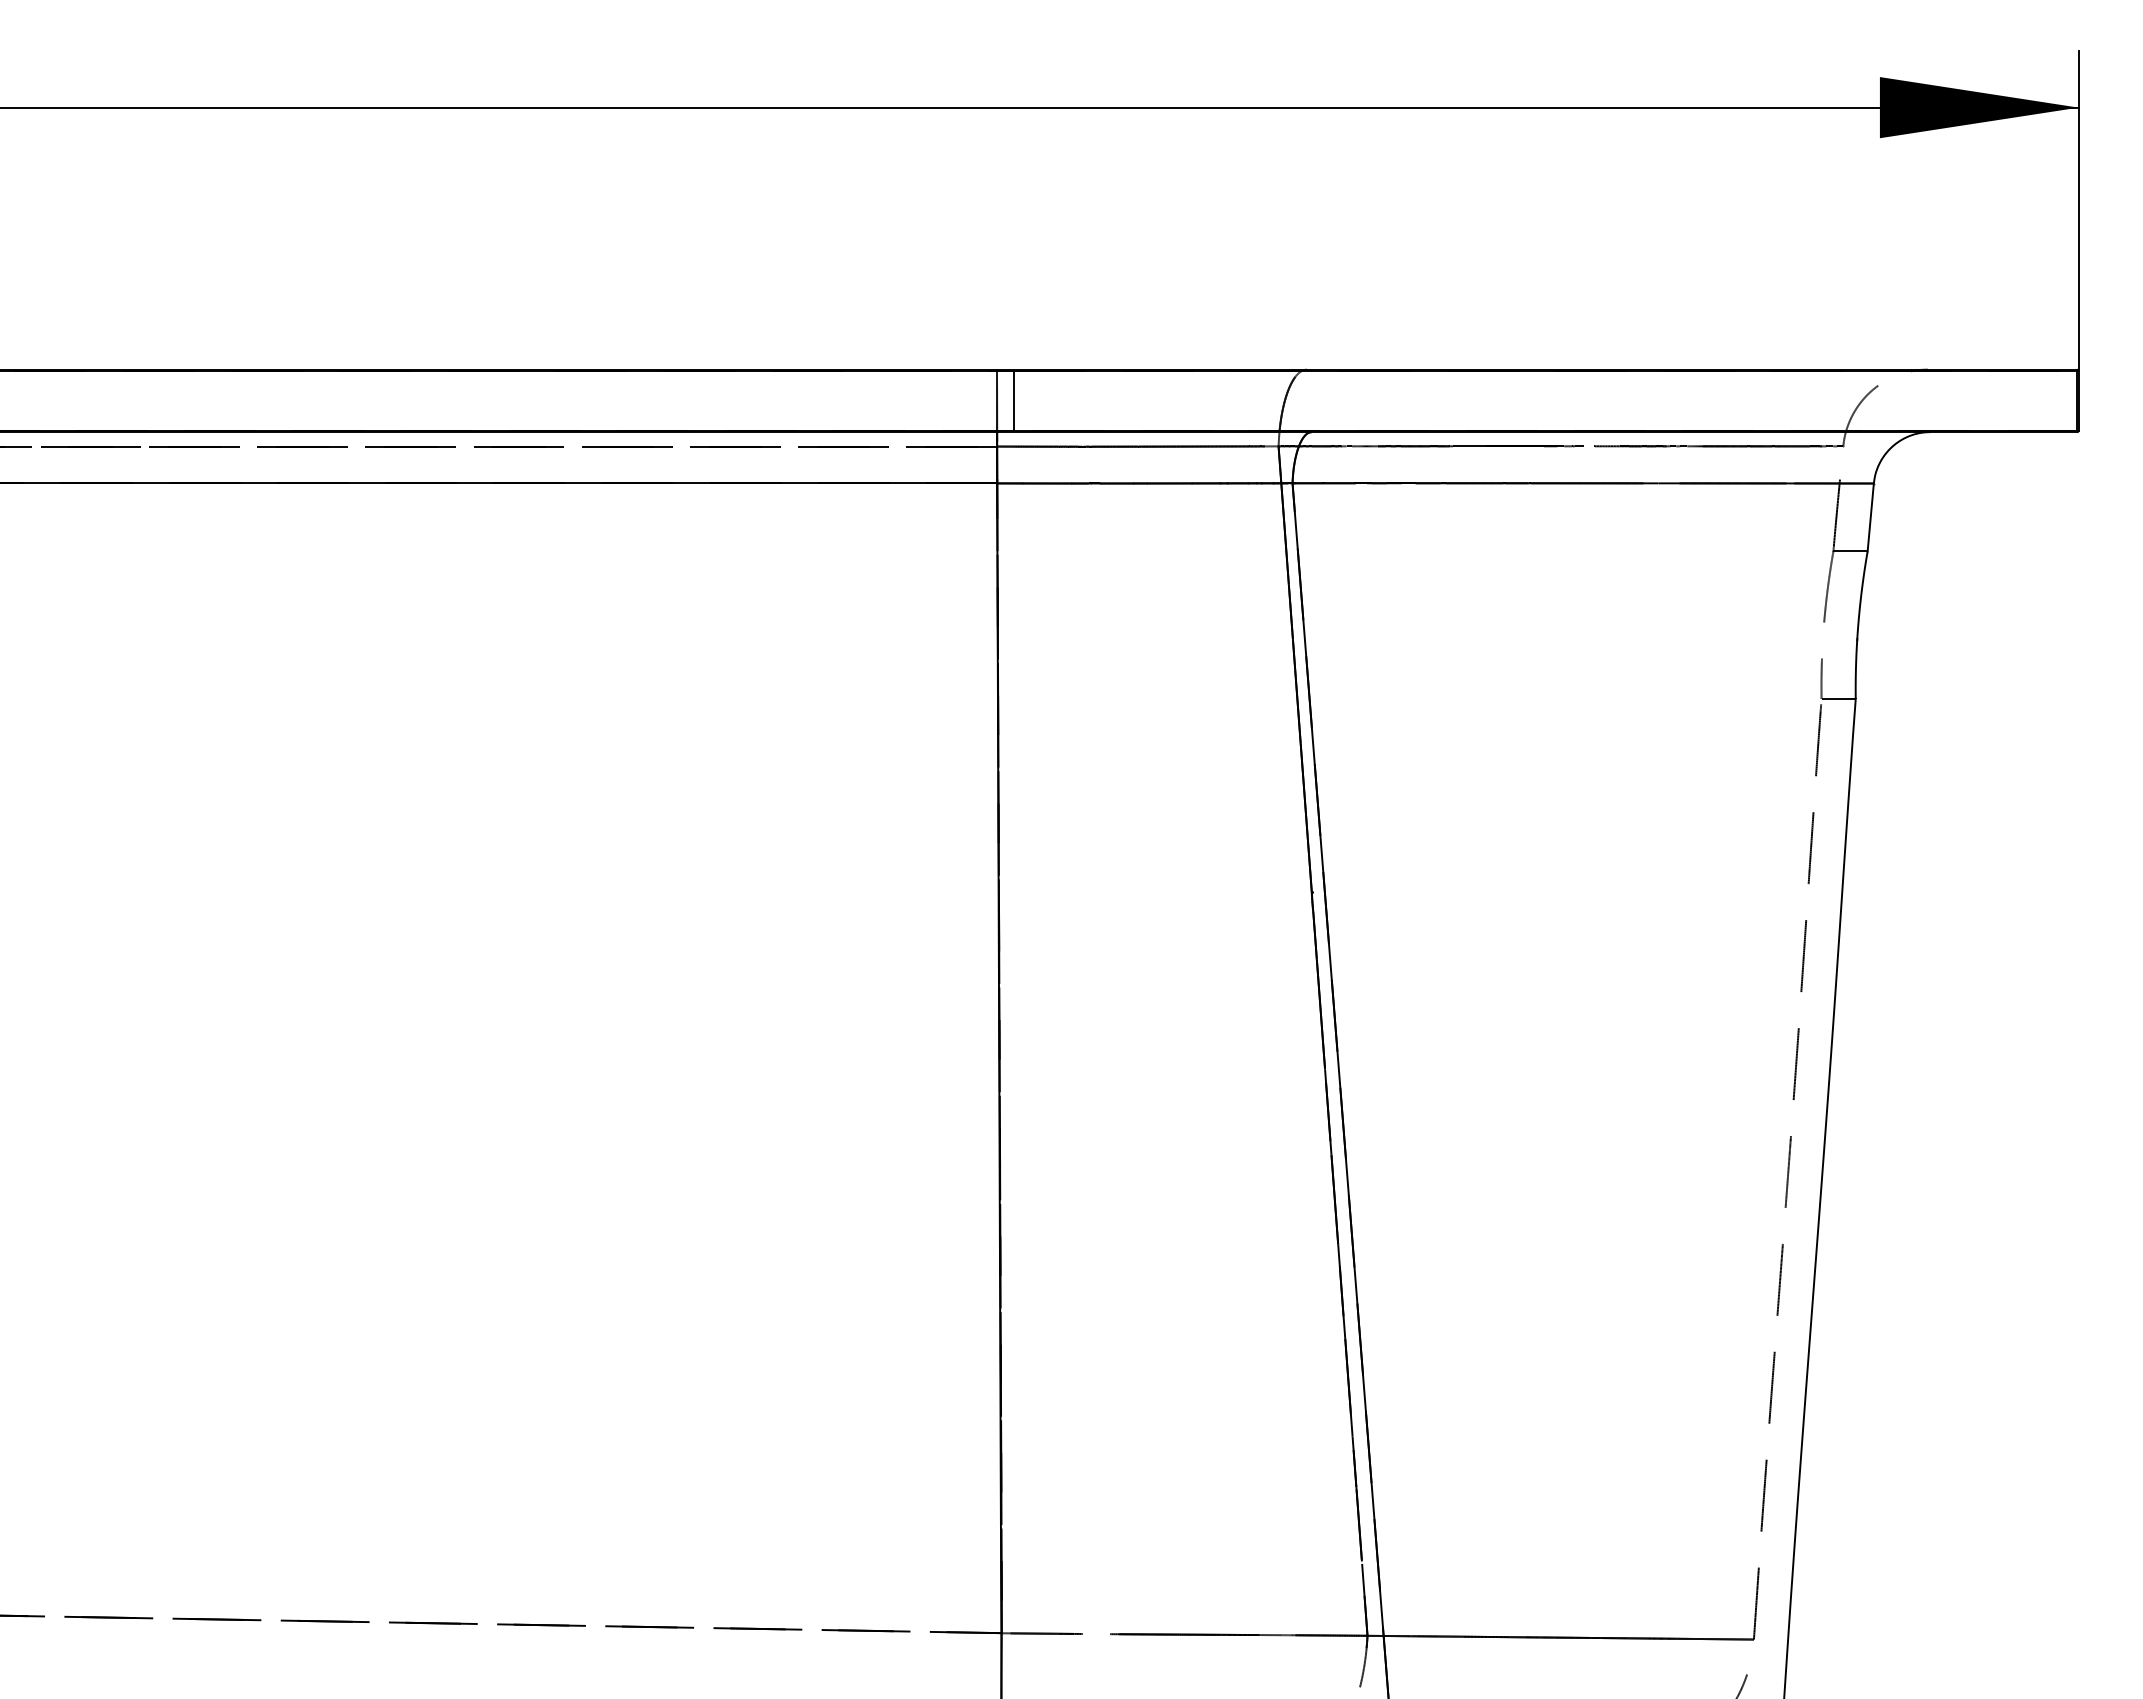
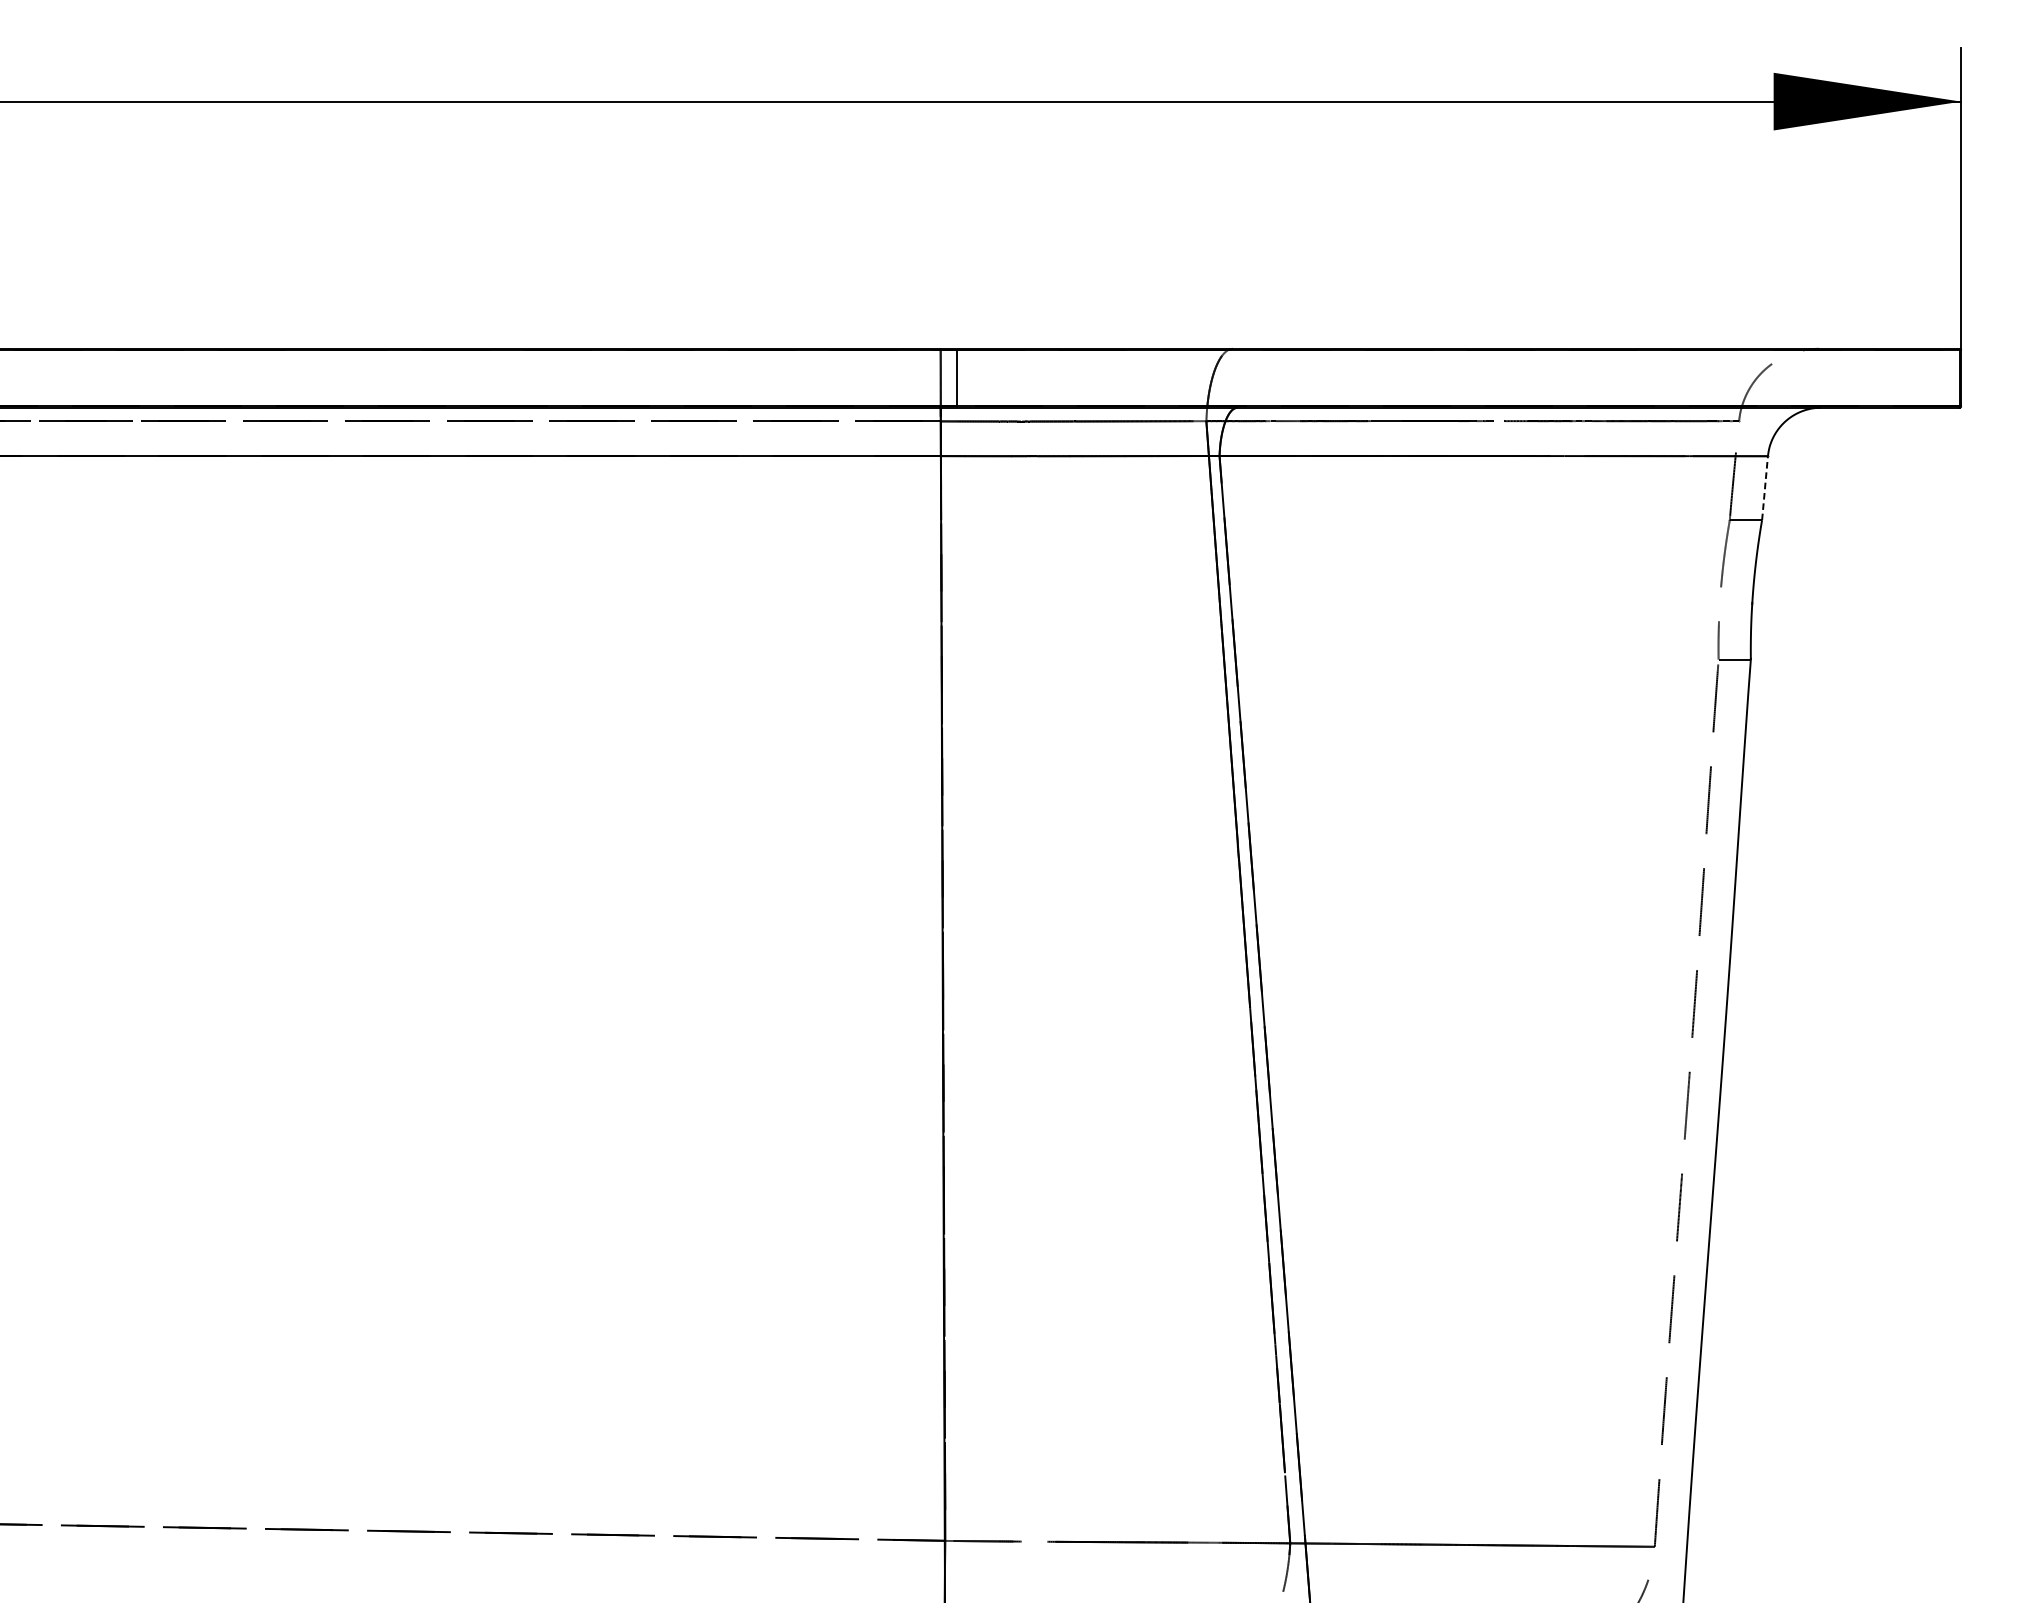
line: (1870, 516) -> (1764, 487), solid -> dashed

